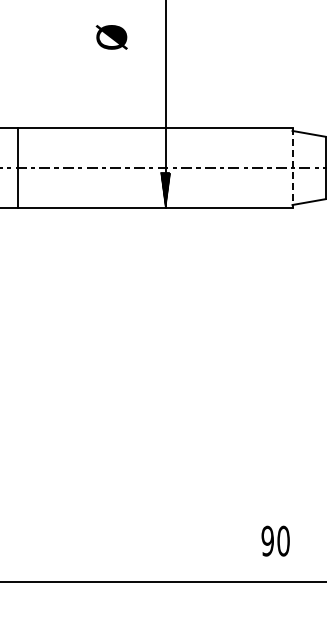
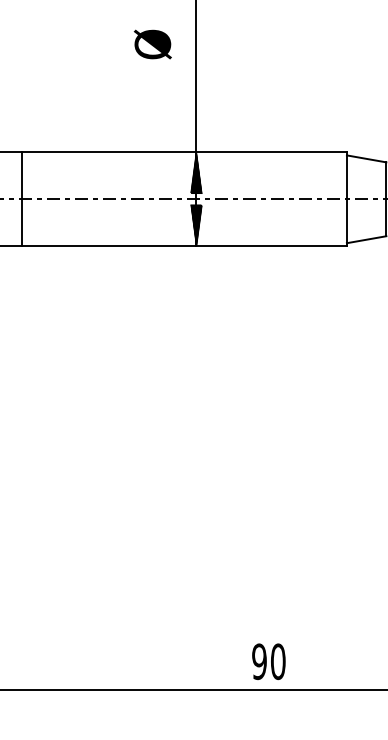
text: (111, 37) -> (152, 44), moved
hatch: (165, 145) -> (196, 172), added
line: (292, 167) -> (346, 198), dashed -> solid
text: (275, 540) -> (268, 660), moved

